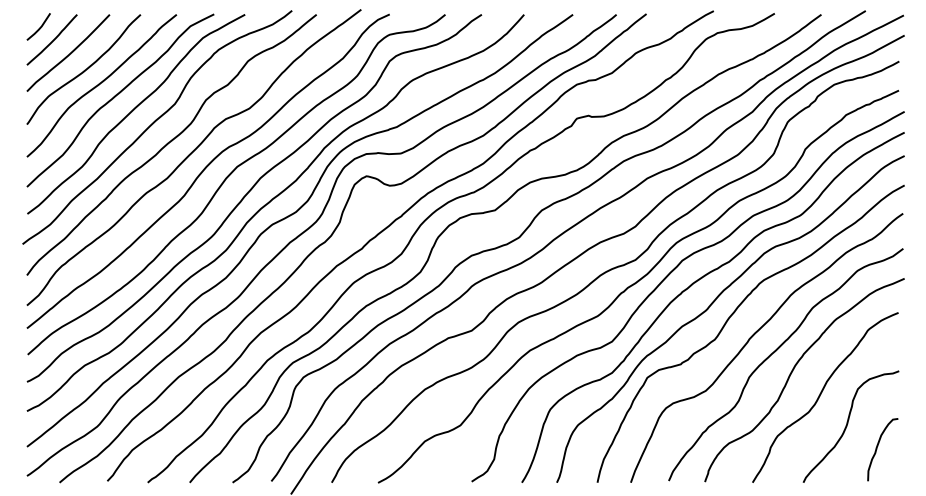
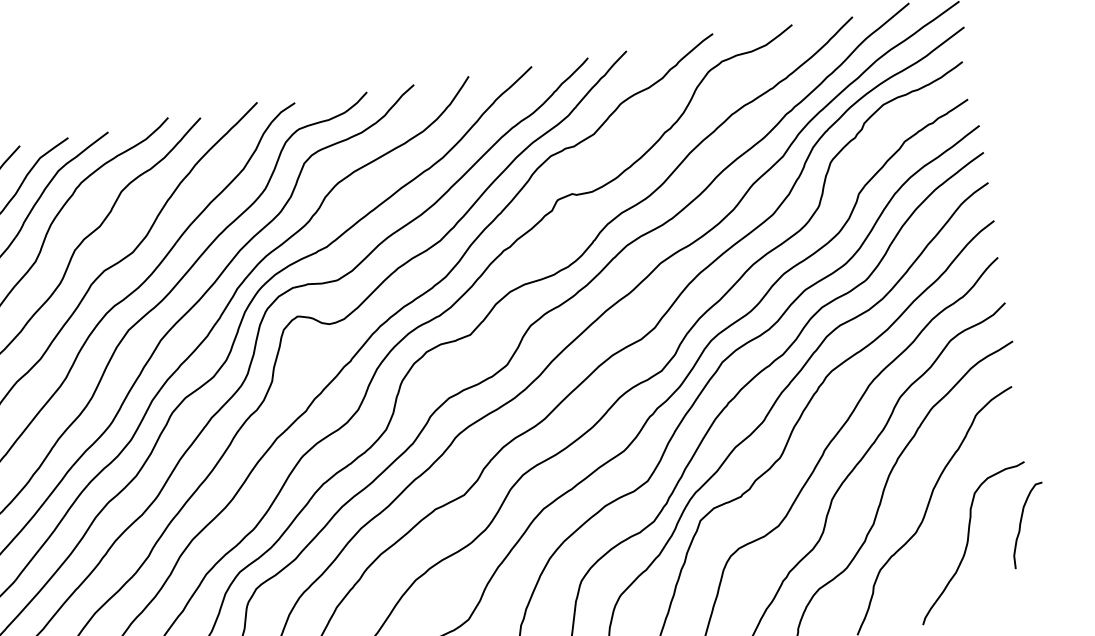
curve: (878, 446) -> (1022, 522), moved

